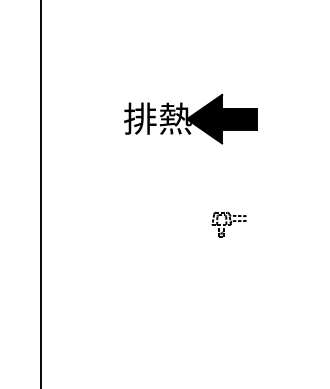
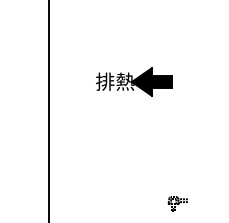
part: (228, 223) -> (177, 203), moved

